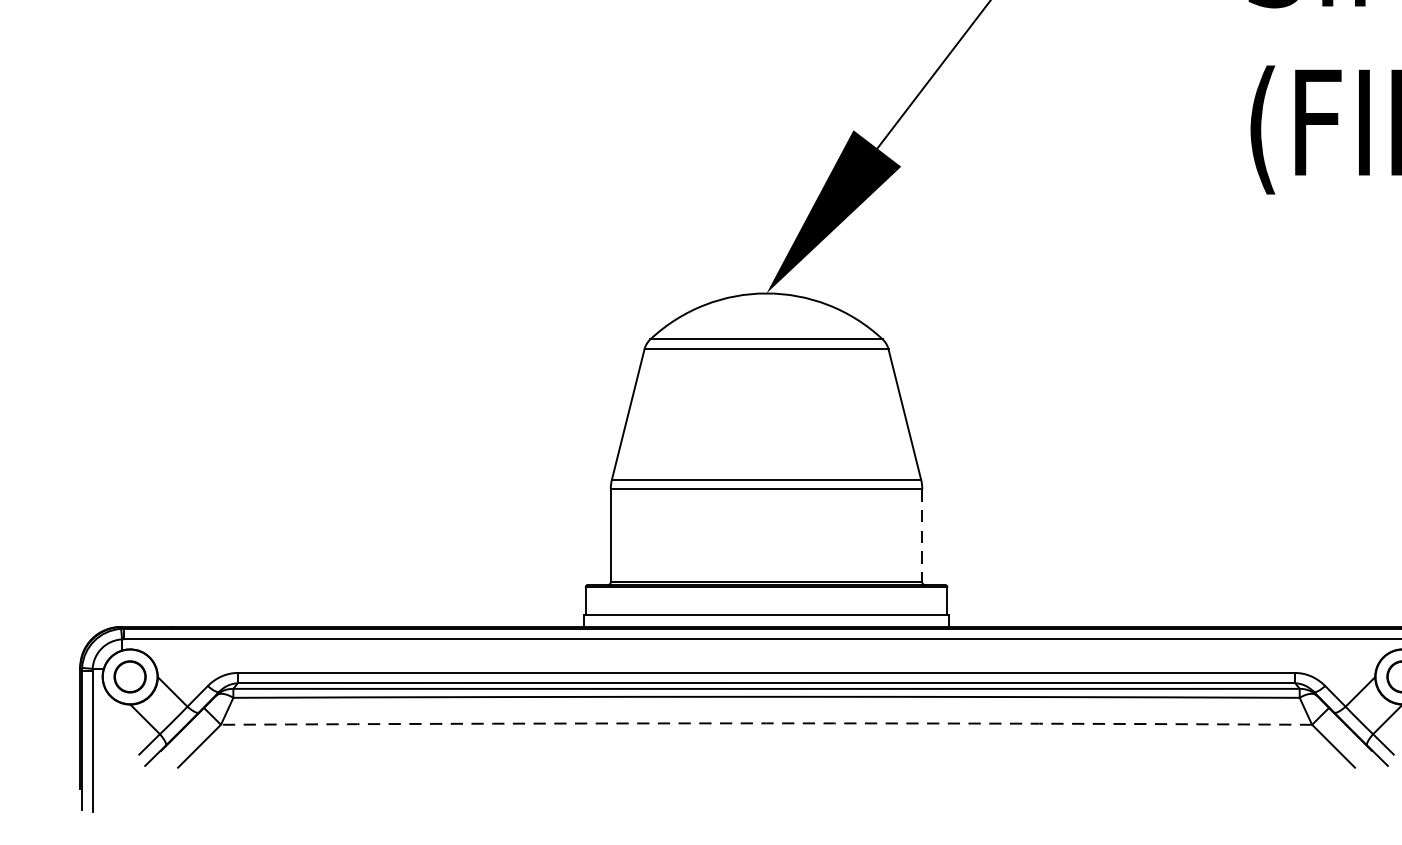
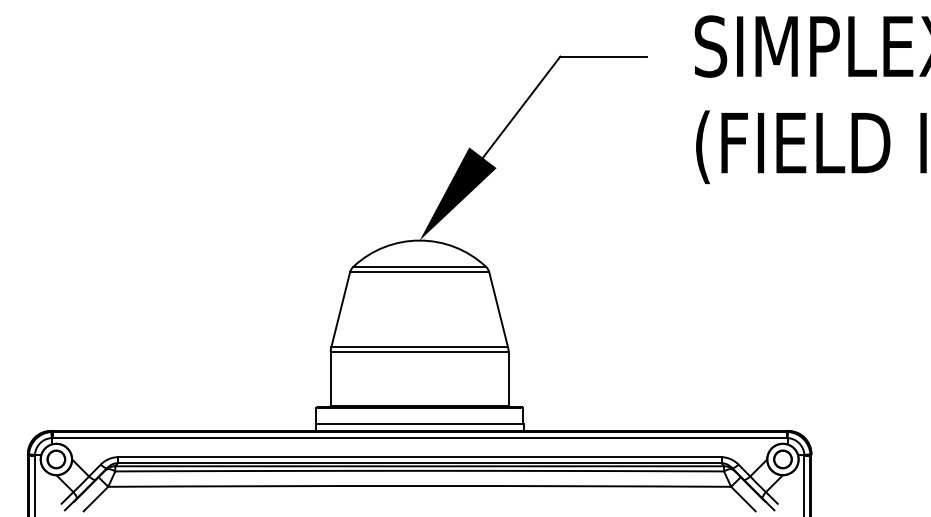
line: (922, 535) -> (508, 378), dashed -> solid
arc: (766, 722) -> (419, 485), dashed -> solid

